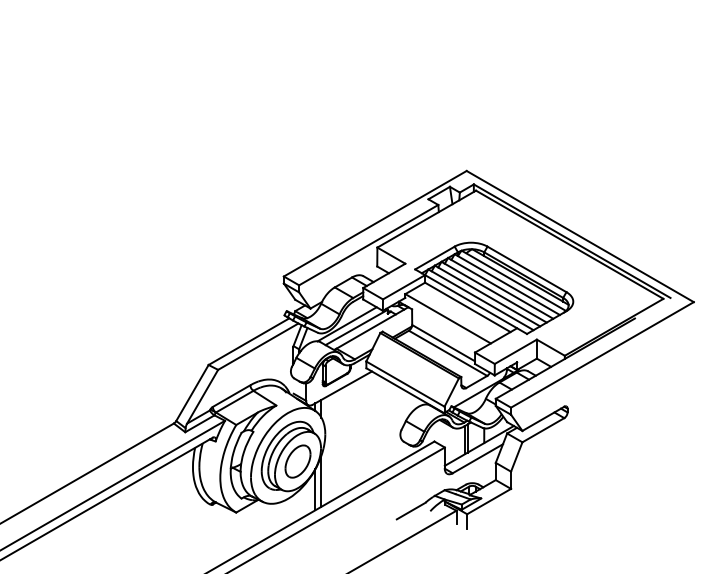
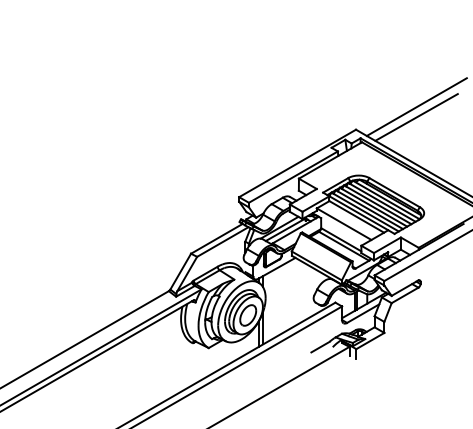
line: (561, 134) -> (416, 106), added
line: (561, 151) -> (416, 117), added

